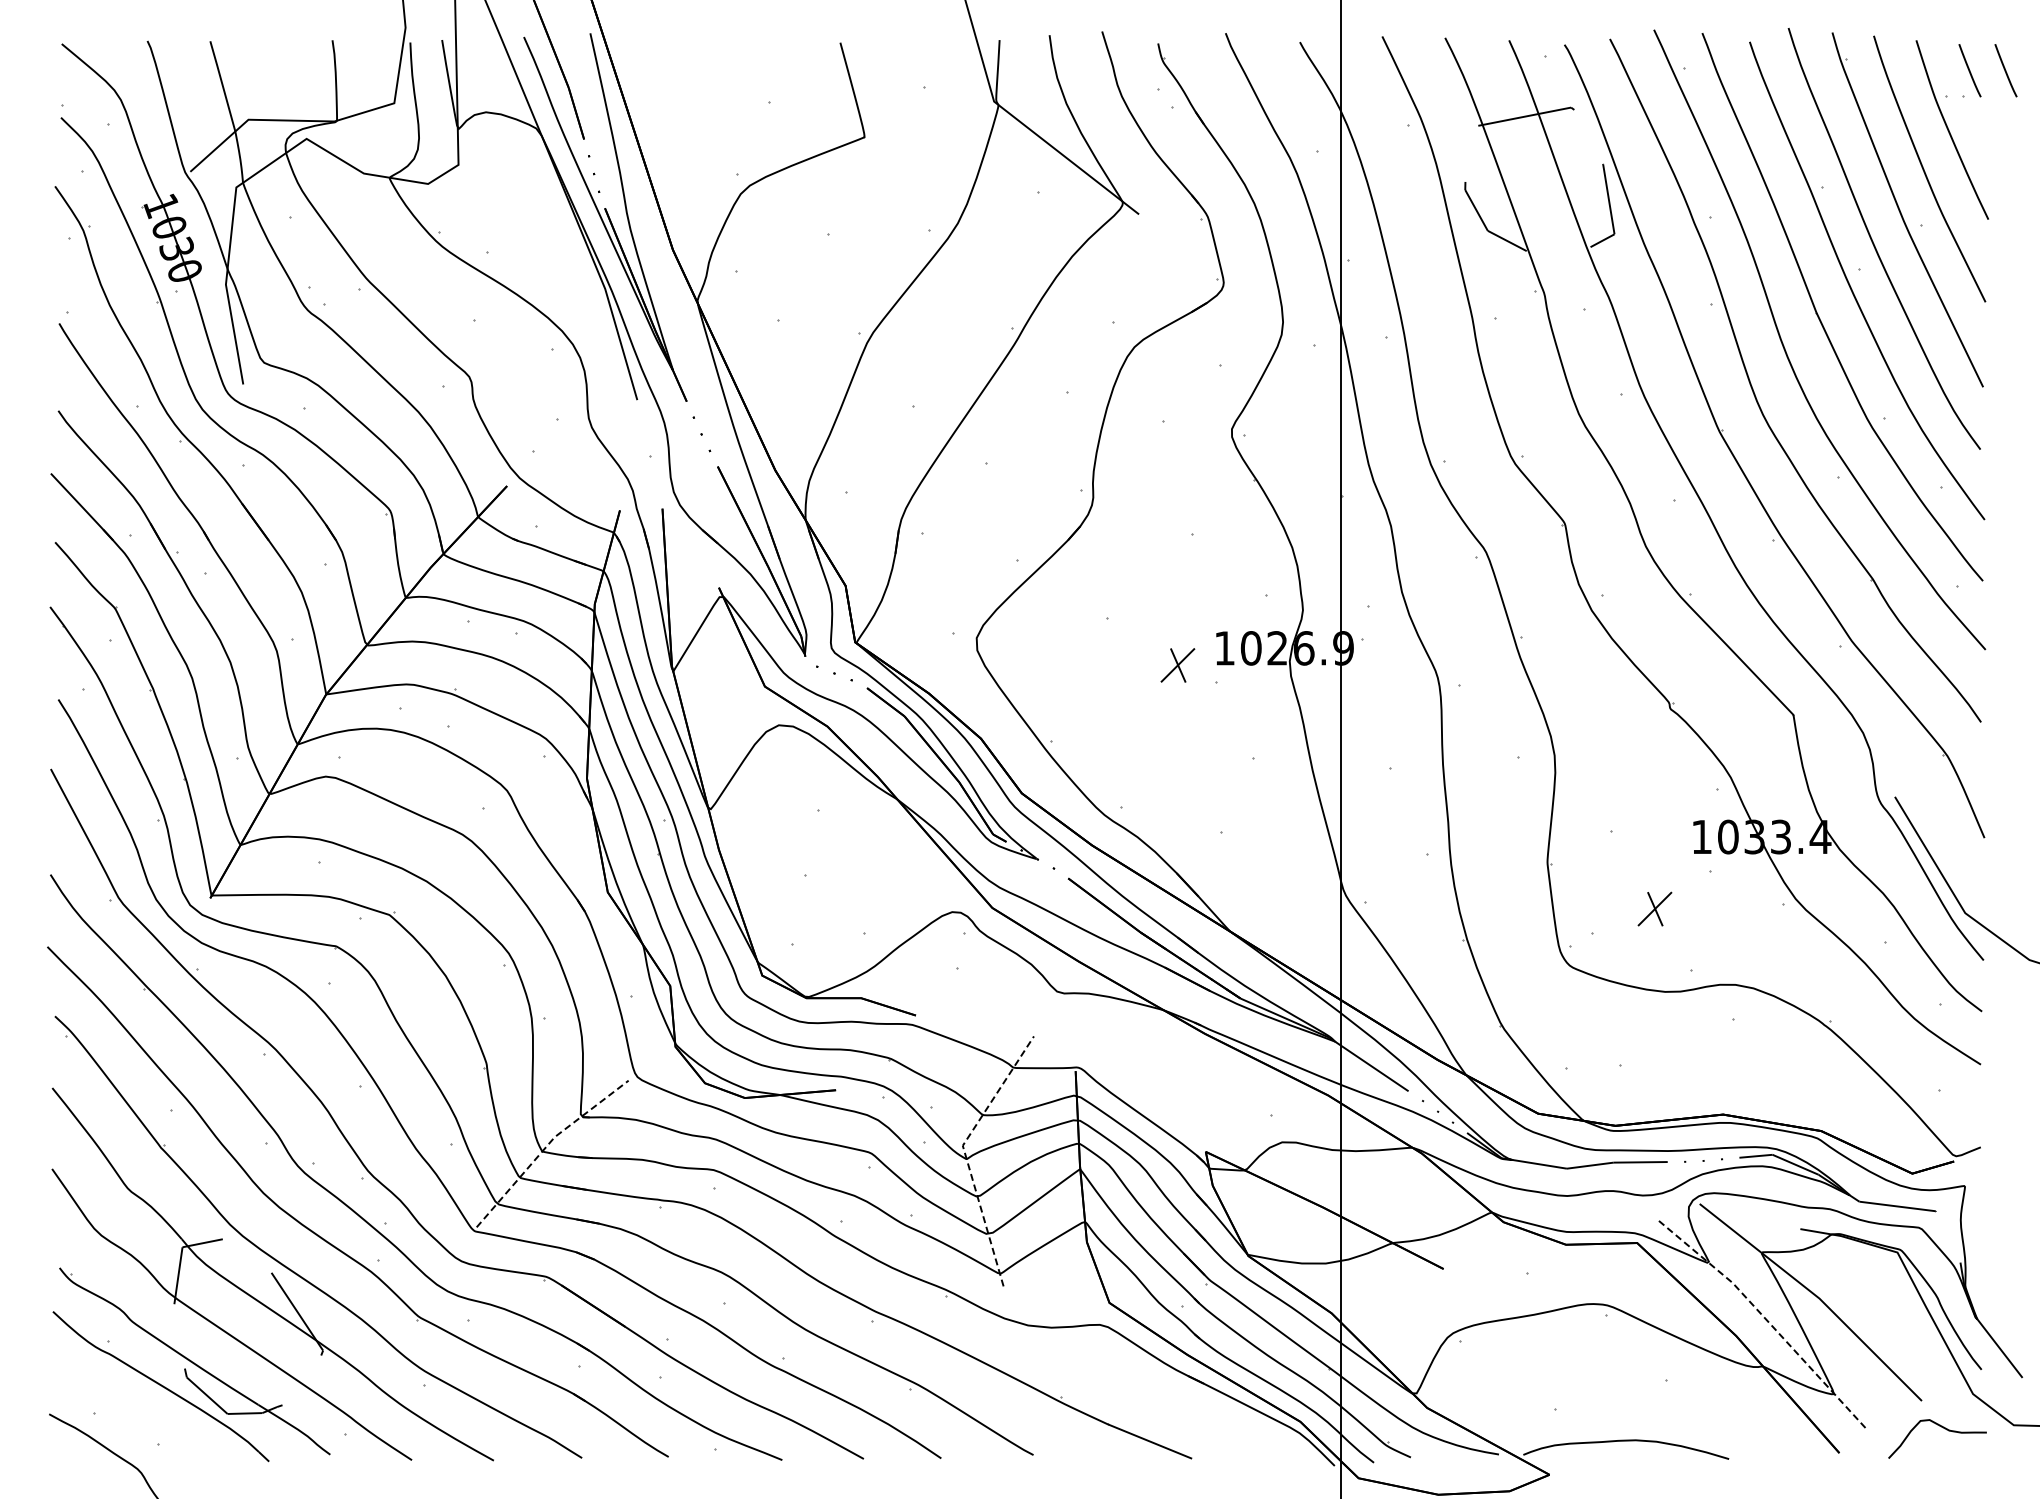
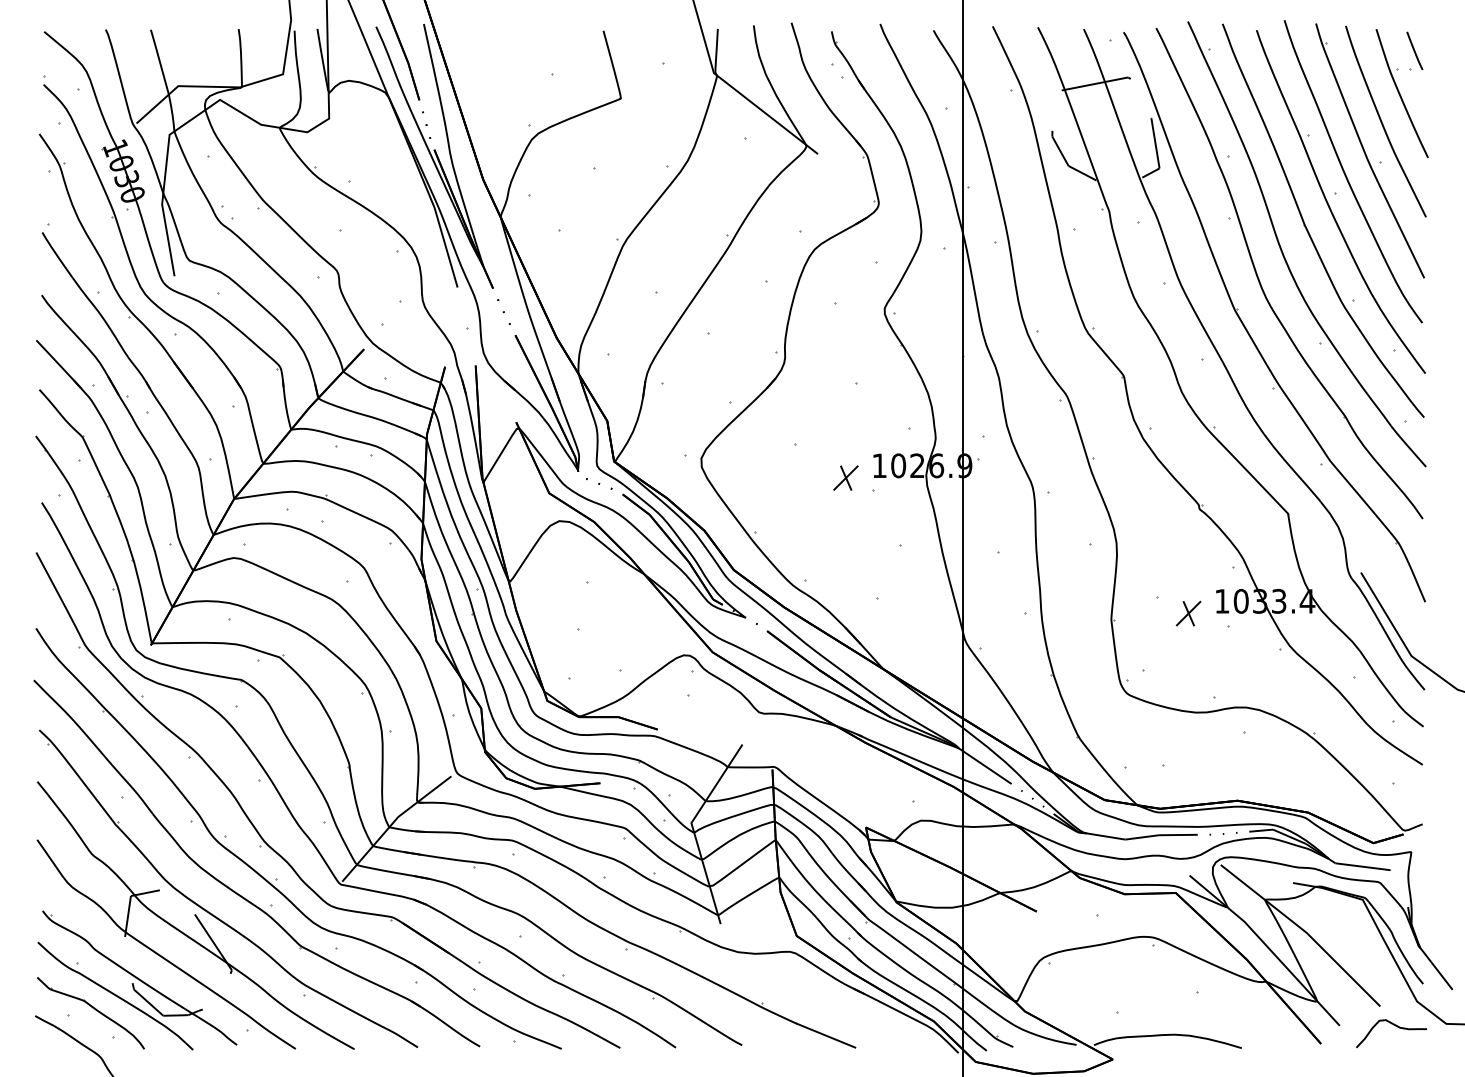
line: (2005, 70) -> (1440, 50), removed
part: (1654, 908) -> (1188, 613), moved
line: (546, 1146) -> (392, 823), dashed -> solid
line: (964, 1152) -> (692, 827), dashed -> solid
line: (1765, 1318) -> (1267, 947), dashed -> solid
part: (130, 1404) -> (93, 1008), added

